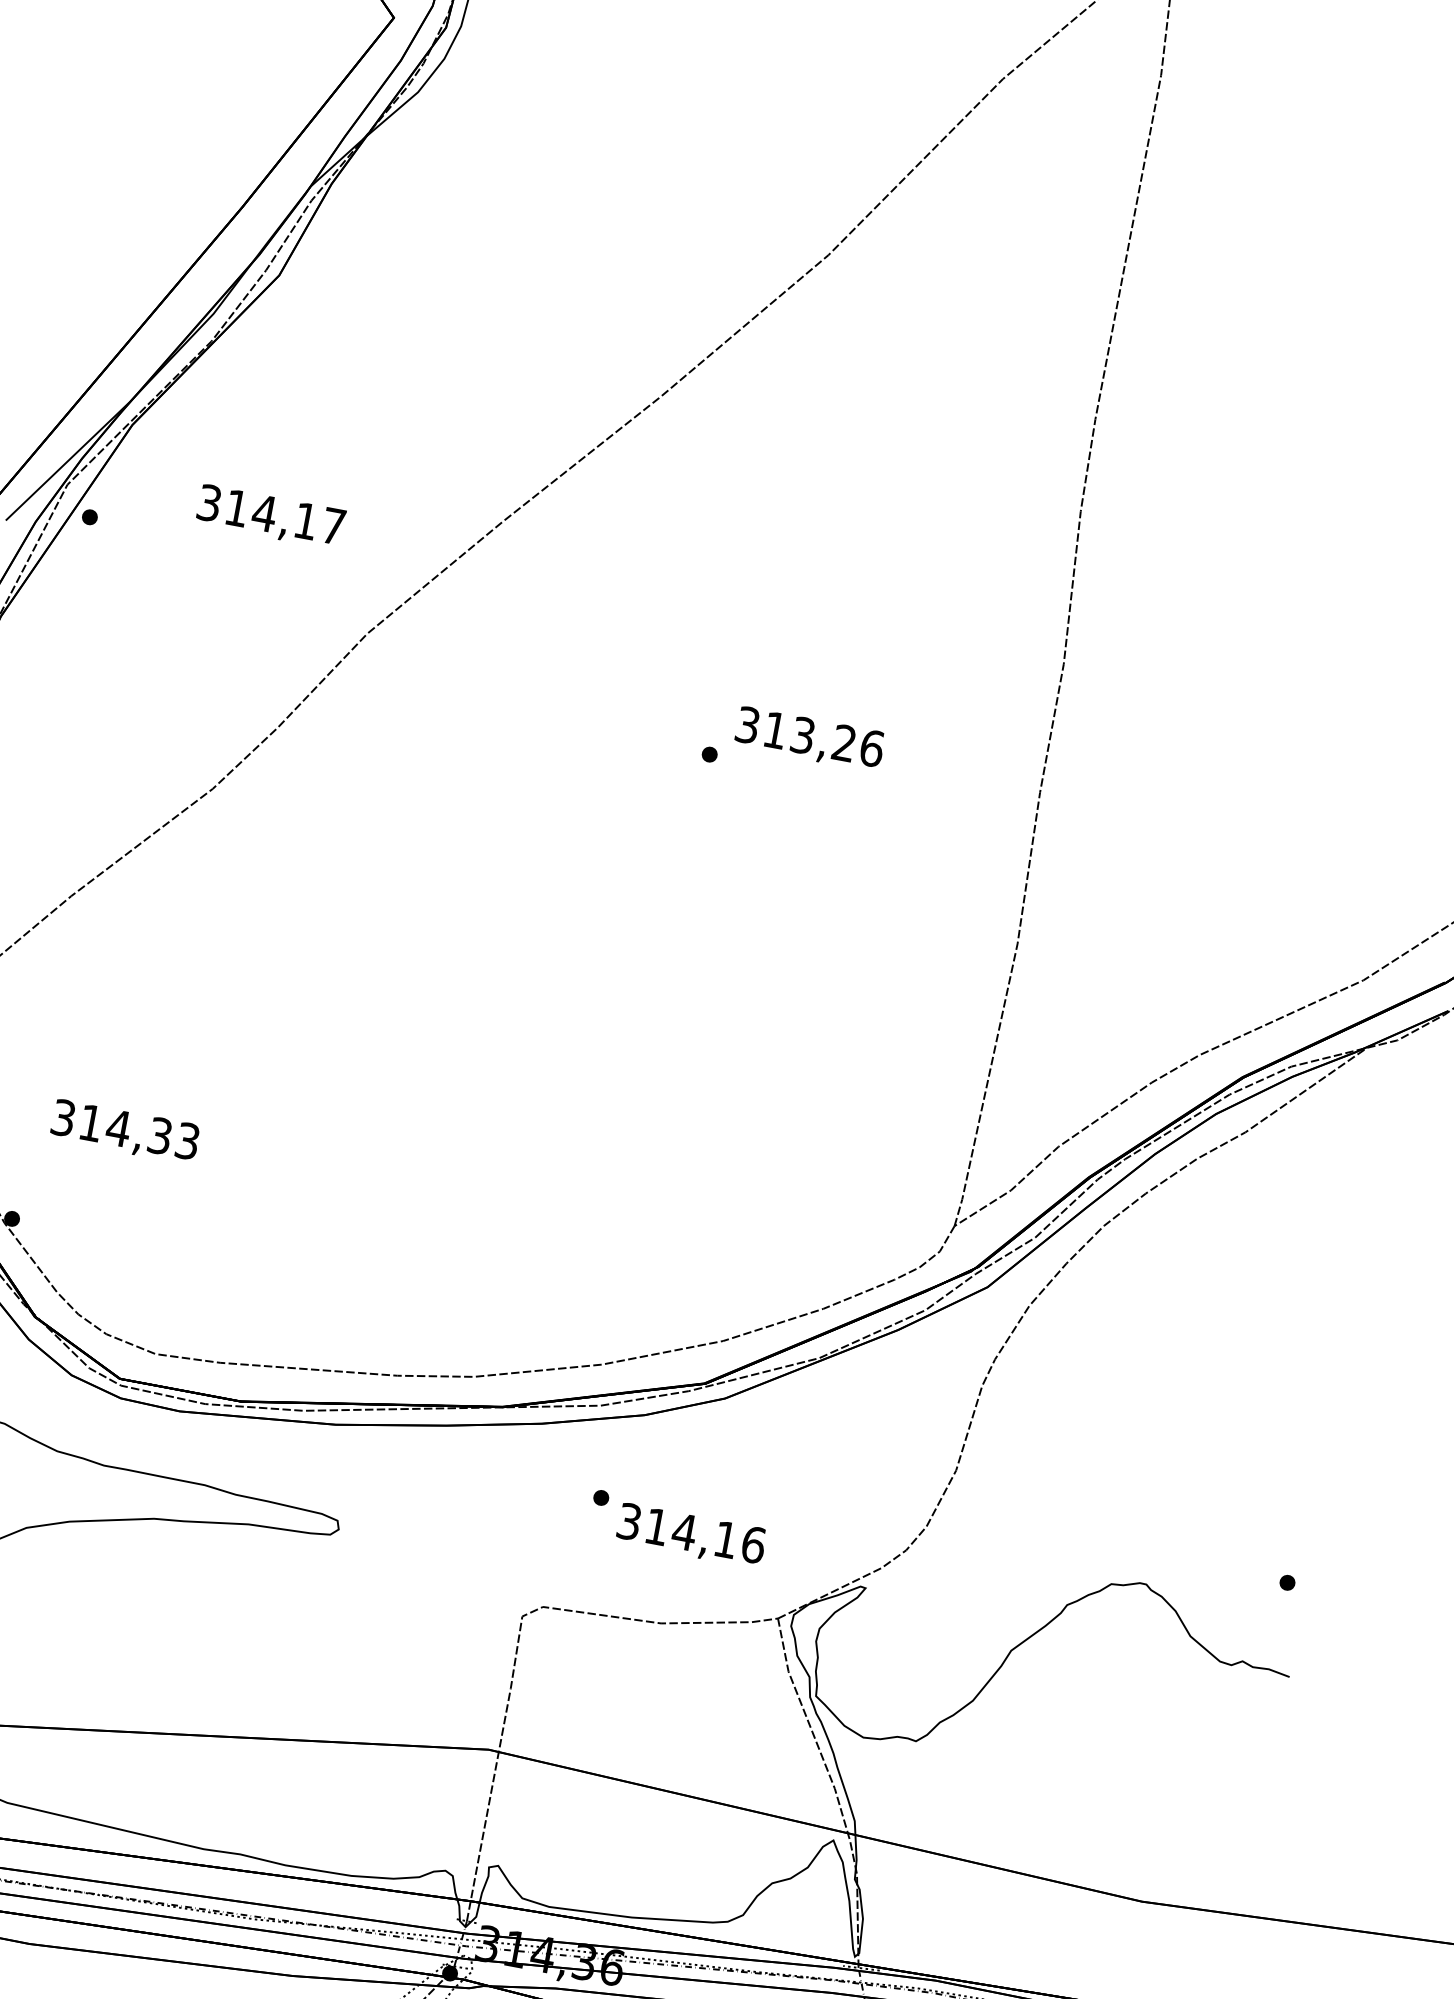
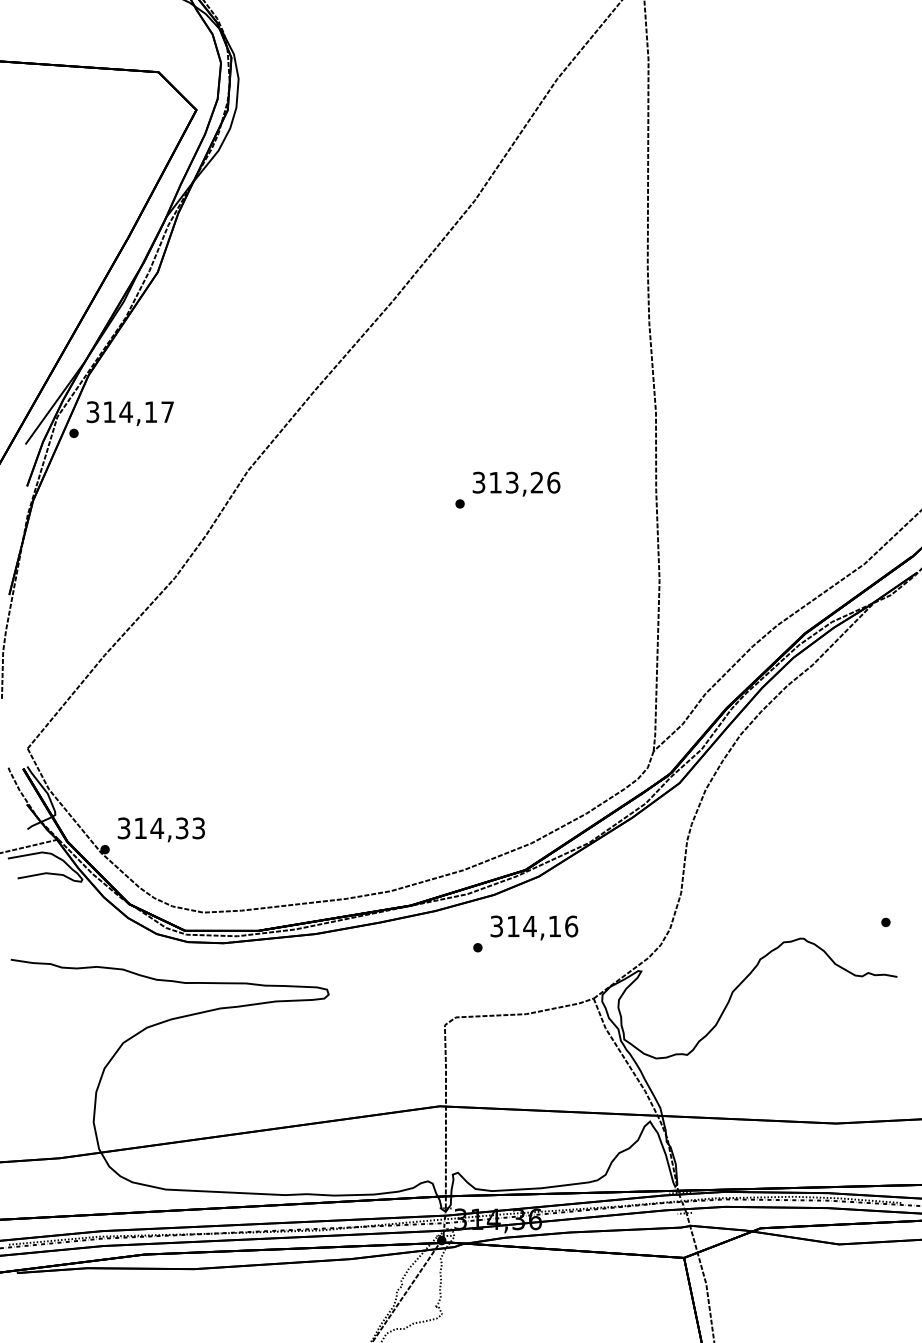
text: (269, 516) -> (129, 413), moved
text: (123, 1131) -> (160, 829), moved
text: (691, 1535) -> (534, 927), moved

